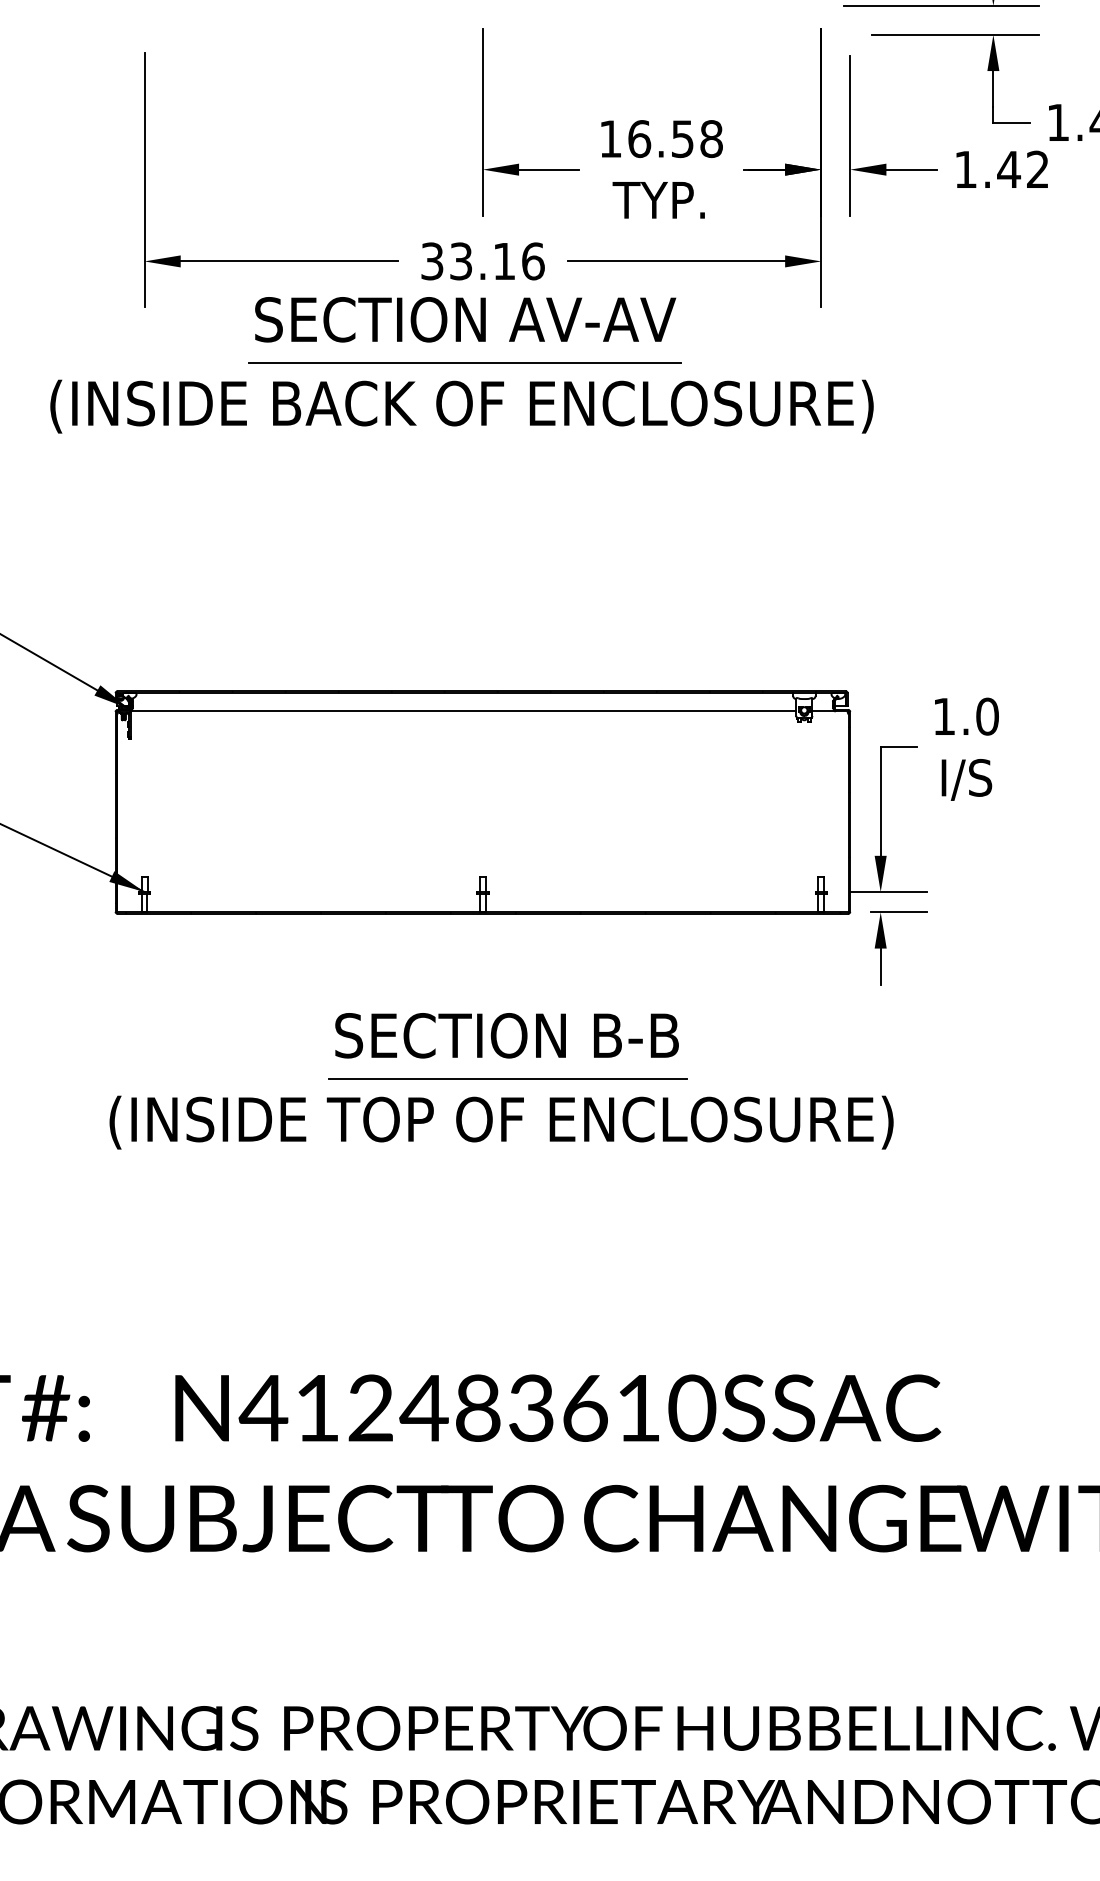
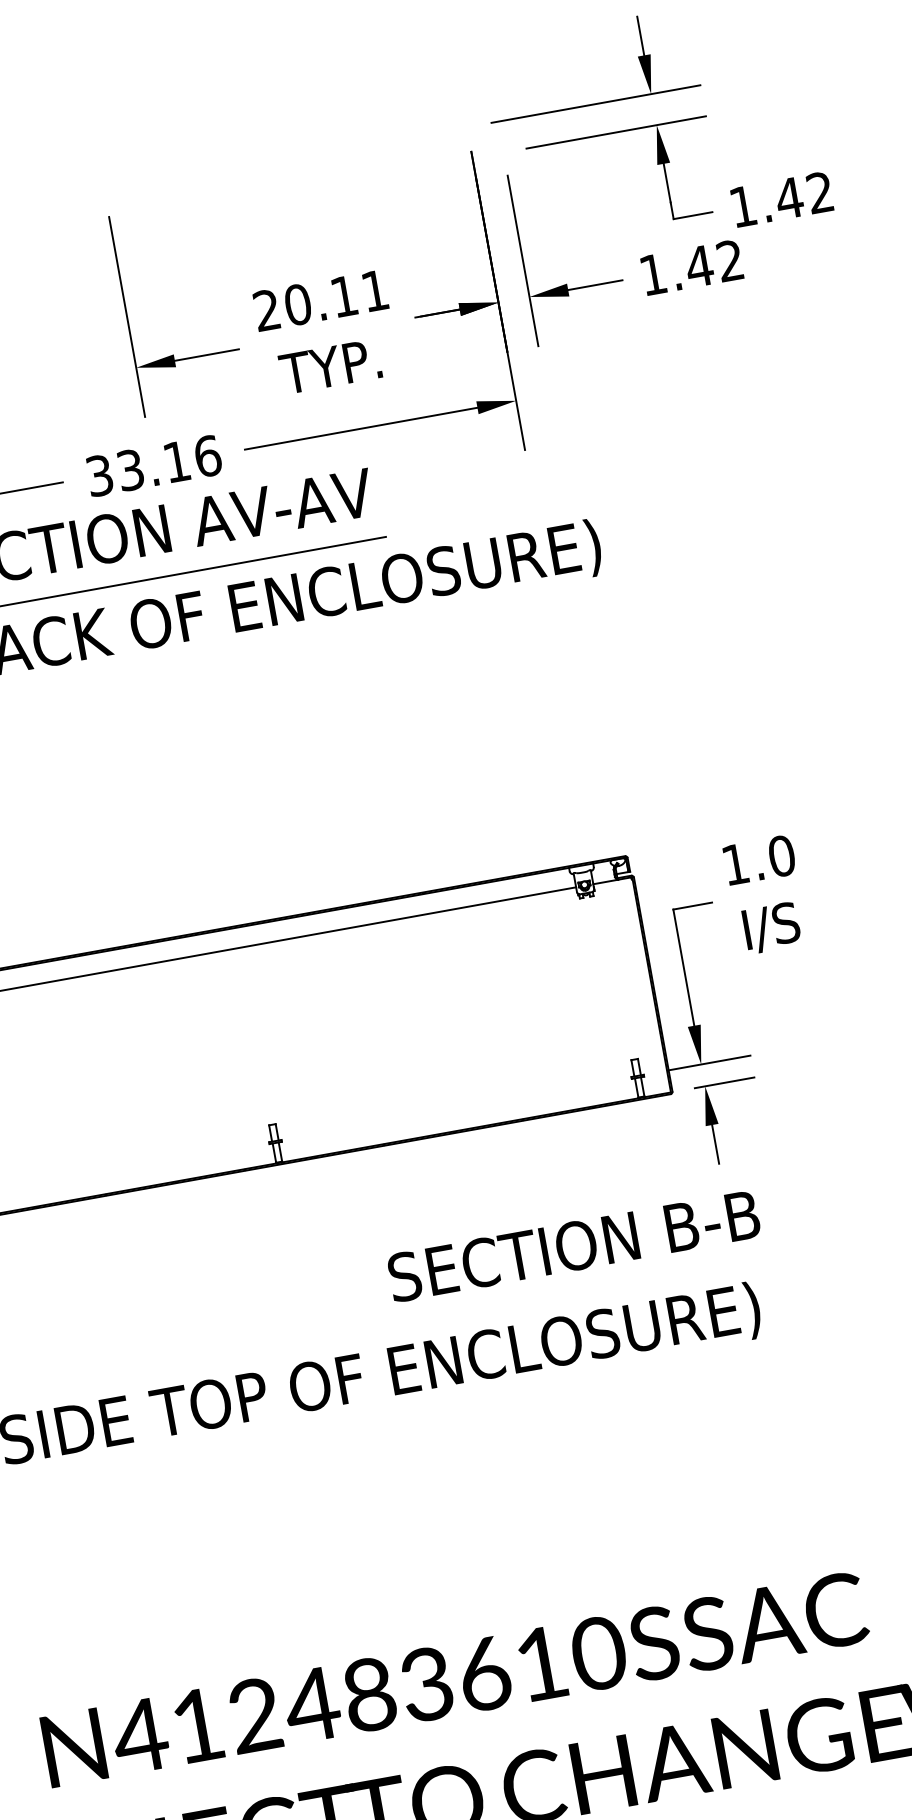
text: (660, 139) -> (320, 301), 16.58 -> 20.11
text: (506, 1035) -> (573, 1246), moved
line: (508, 1079) -> (338, 1336), removed

